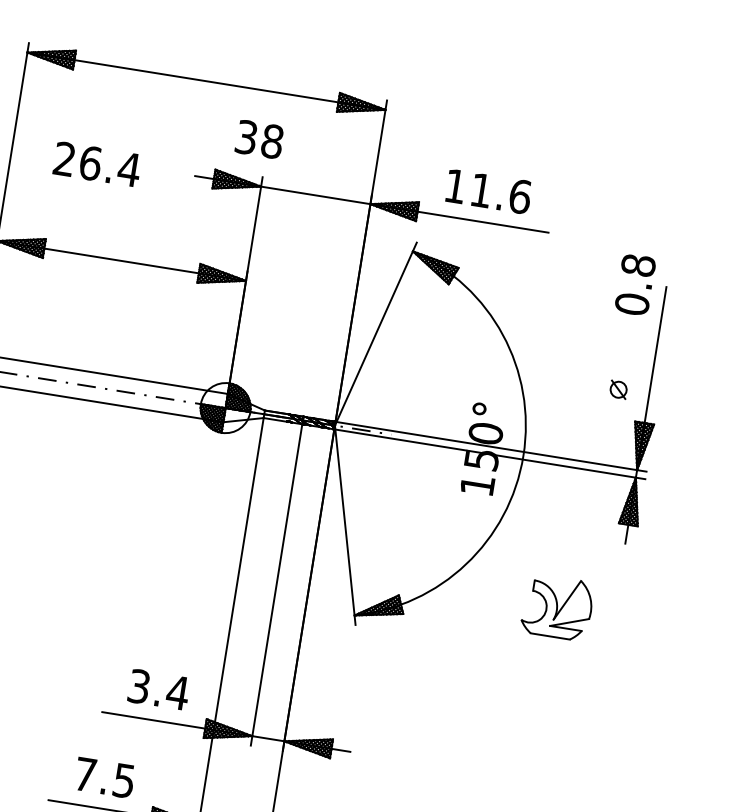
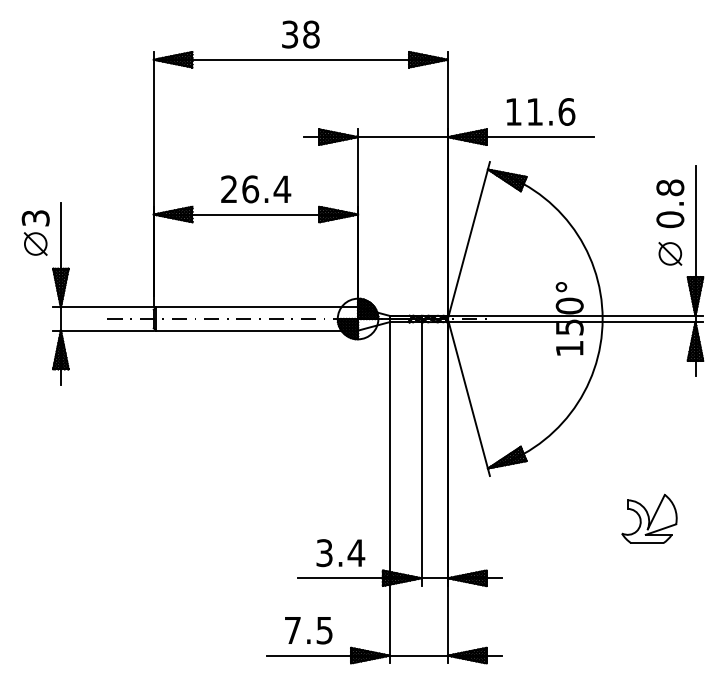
text: (259, 139) -> (300, 34), moved
text: (97, 164) -> (256, 189), moved
text: (635, 284) -> (670, 203), moved
part: (618, 389) -> (670, 253), size x1.67
part: (557, 606) -> (649, 518), moved

